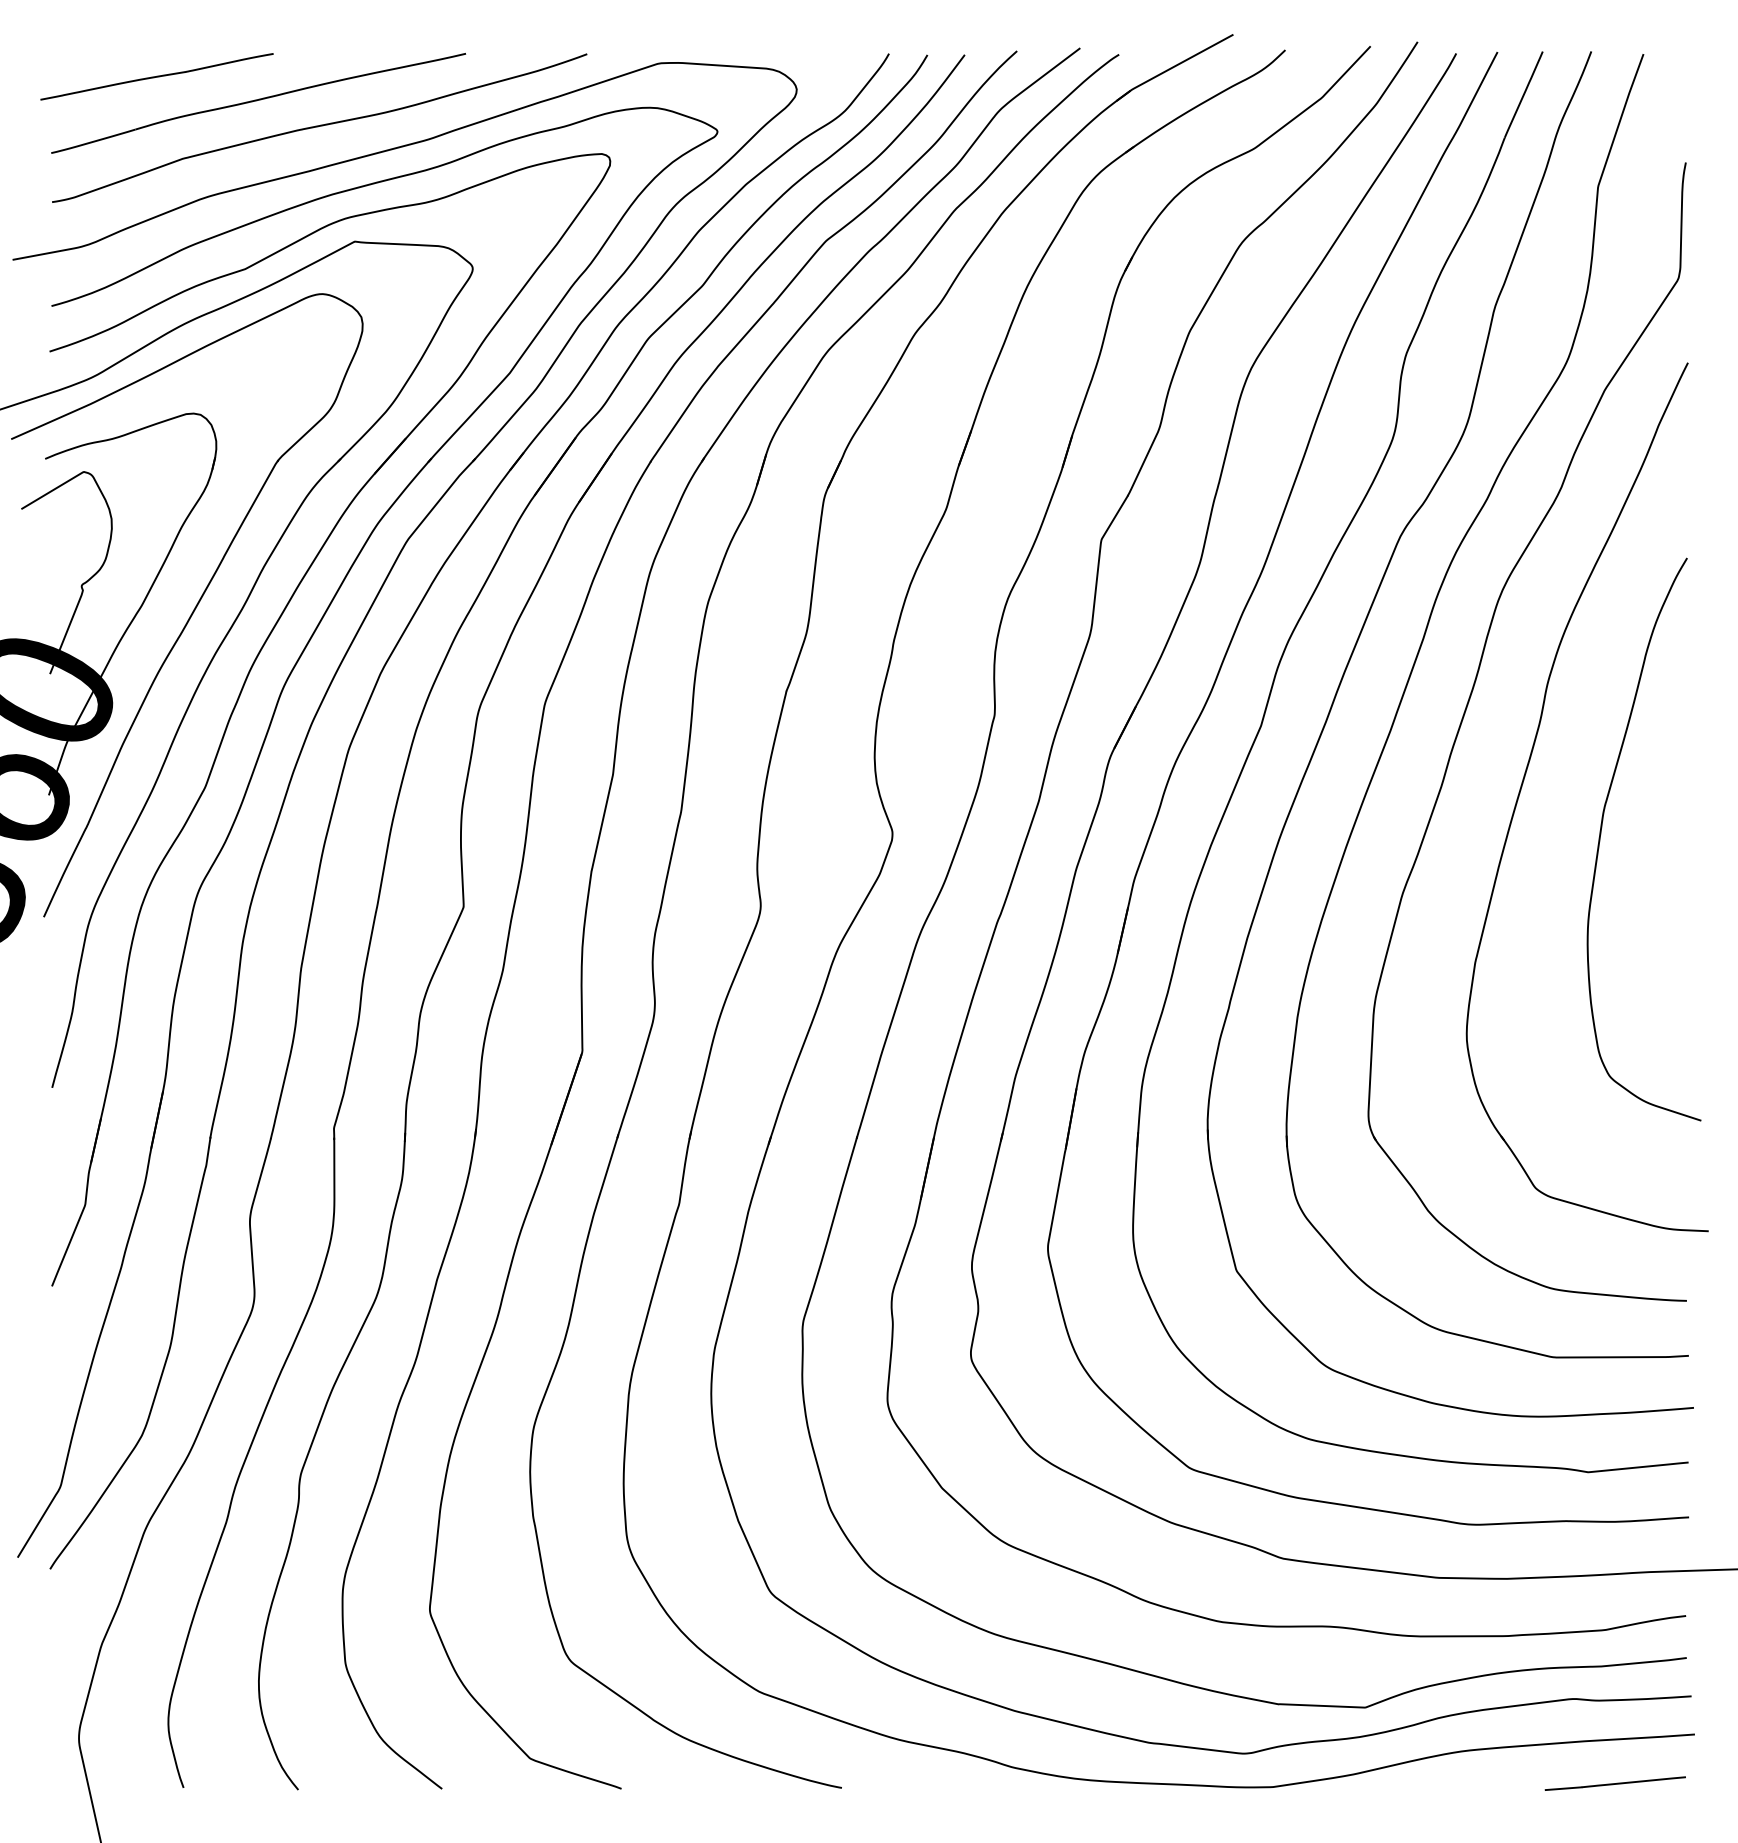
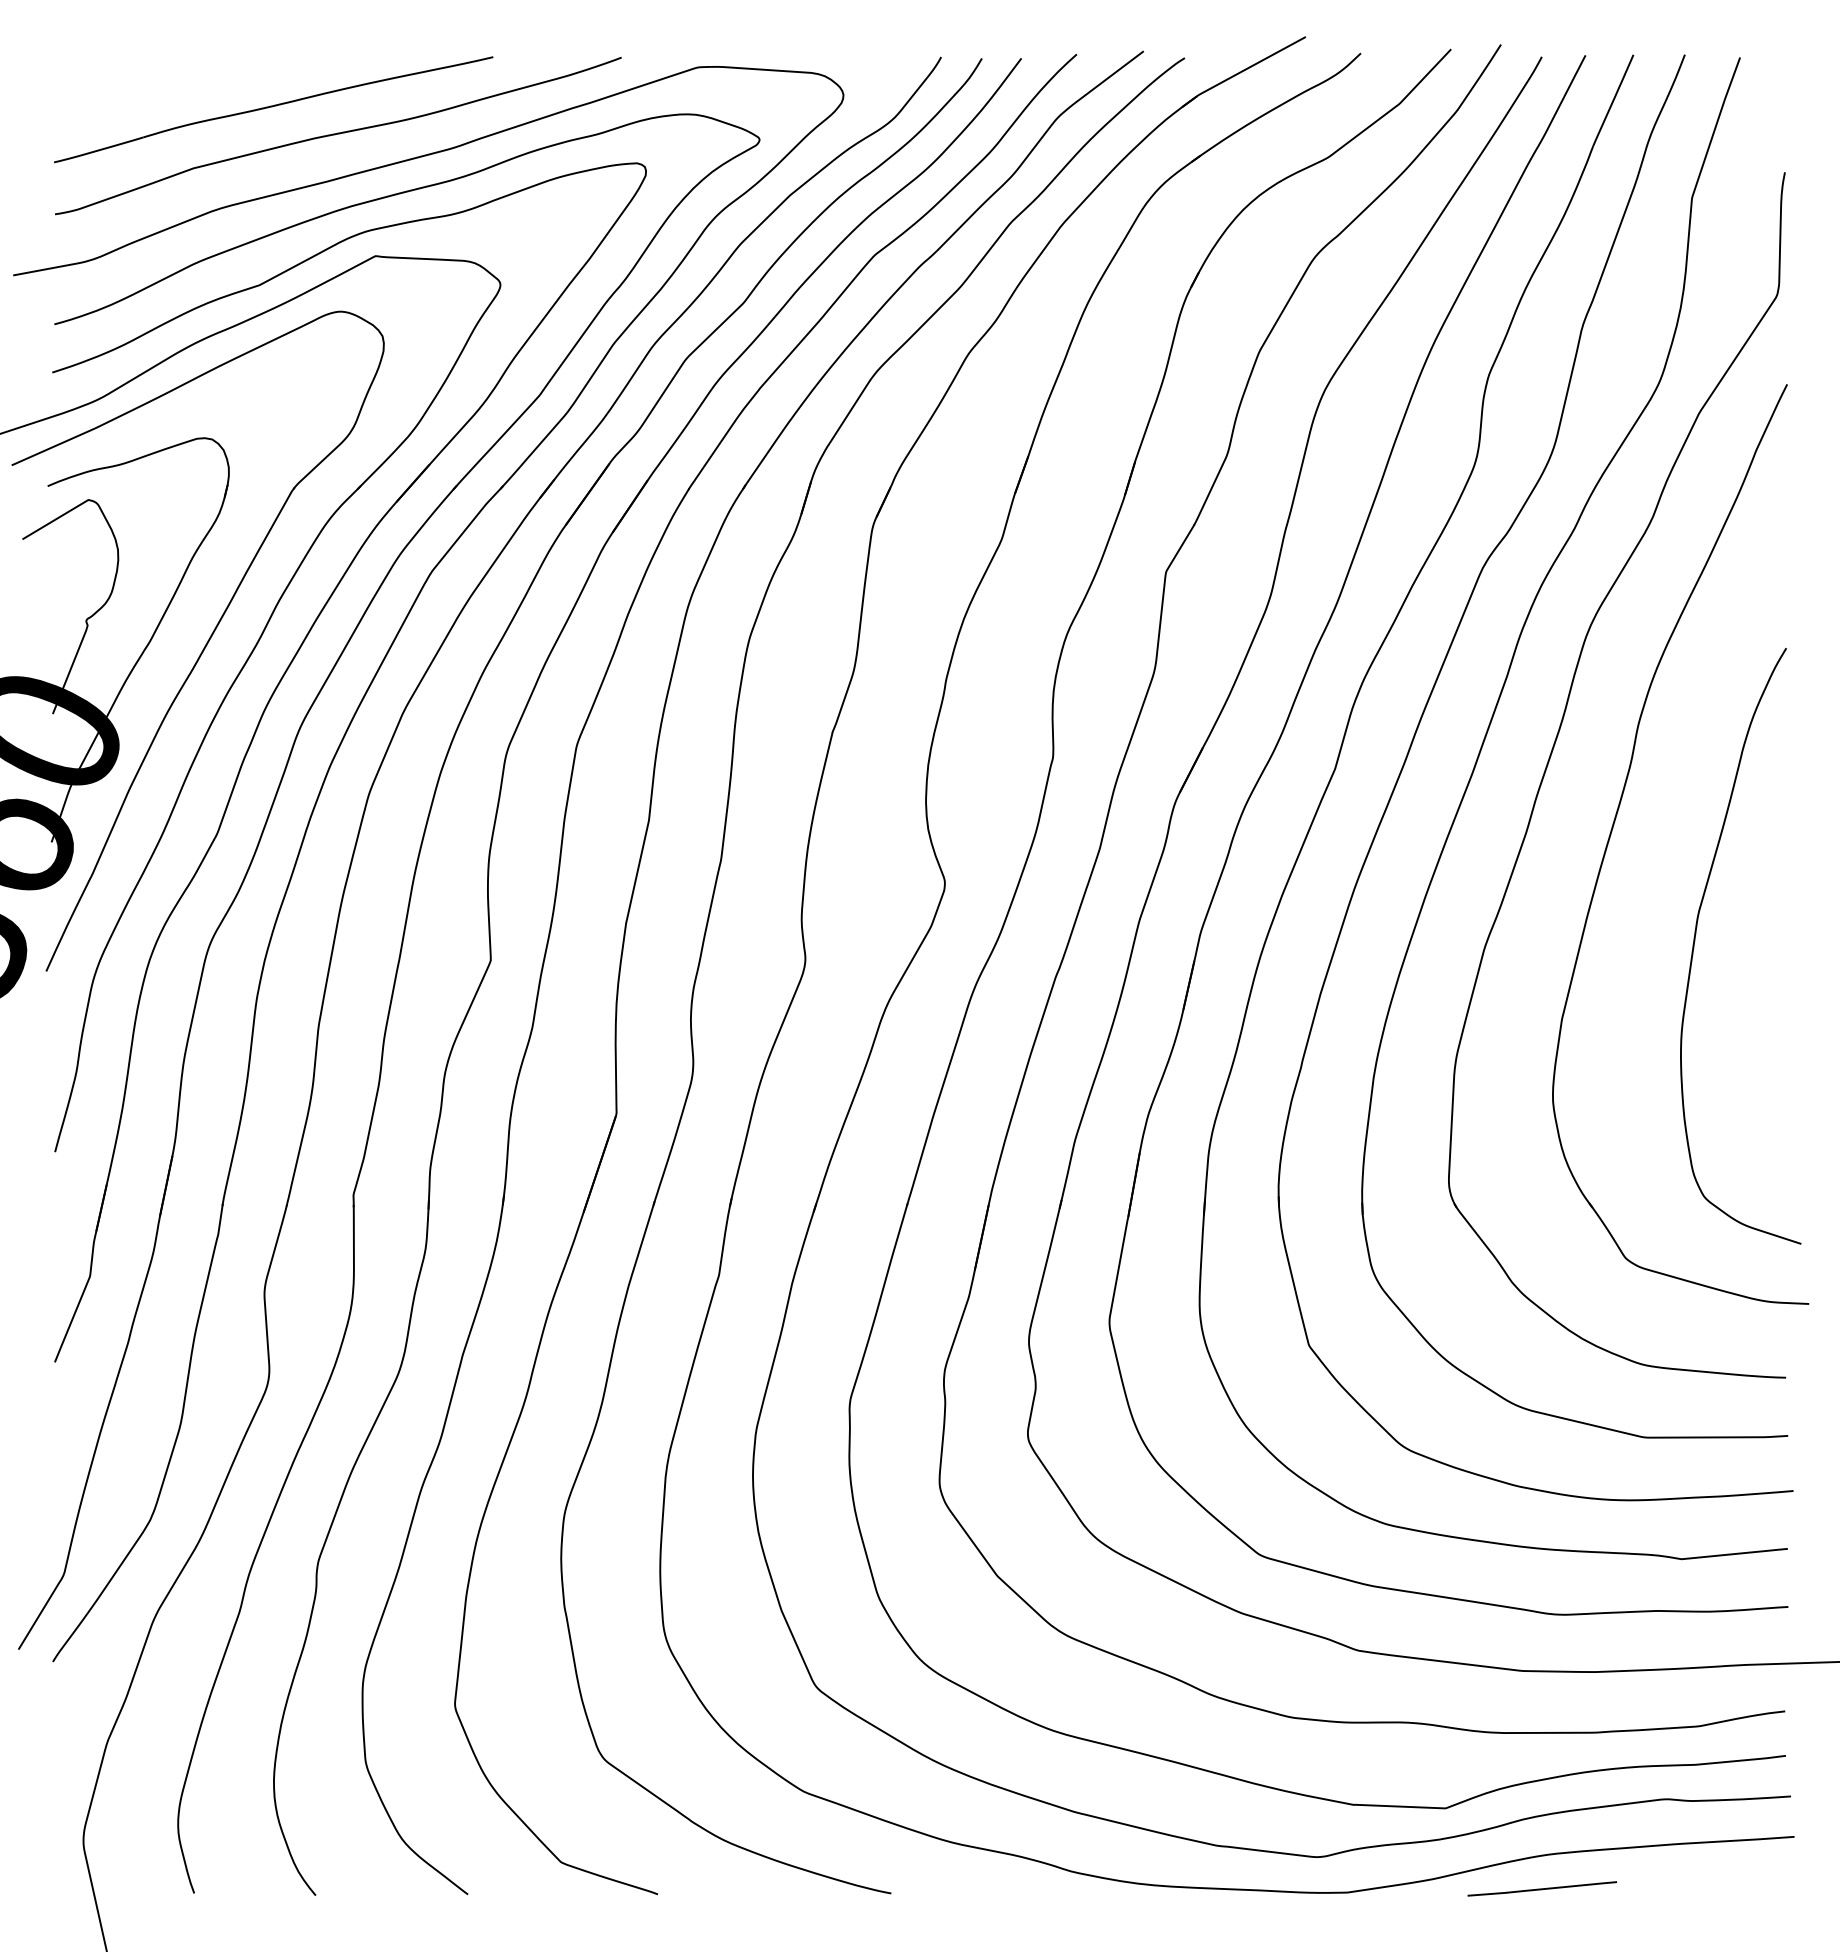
curve: (156, 76) -> (165, 81), removed
curve: (1601, 835) -> (1695, 941), moved
line: (1615, 1783) -> (1542, 1888), moved

